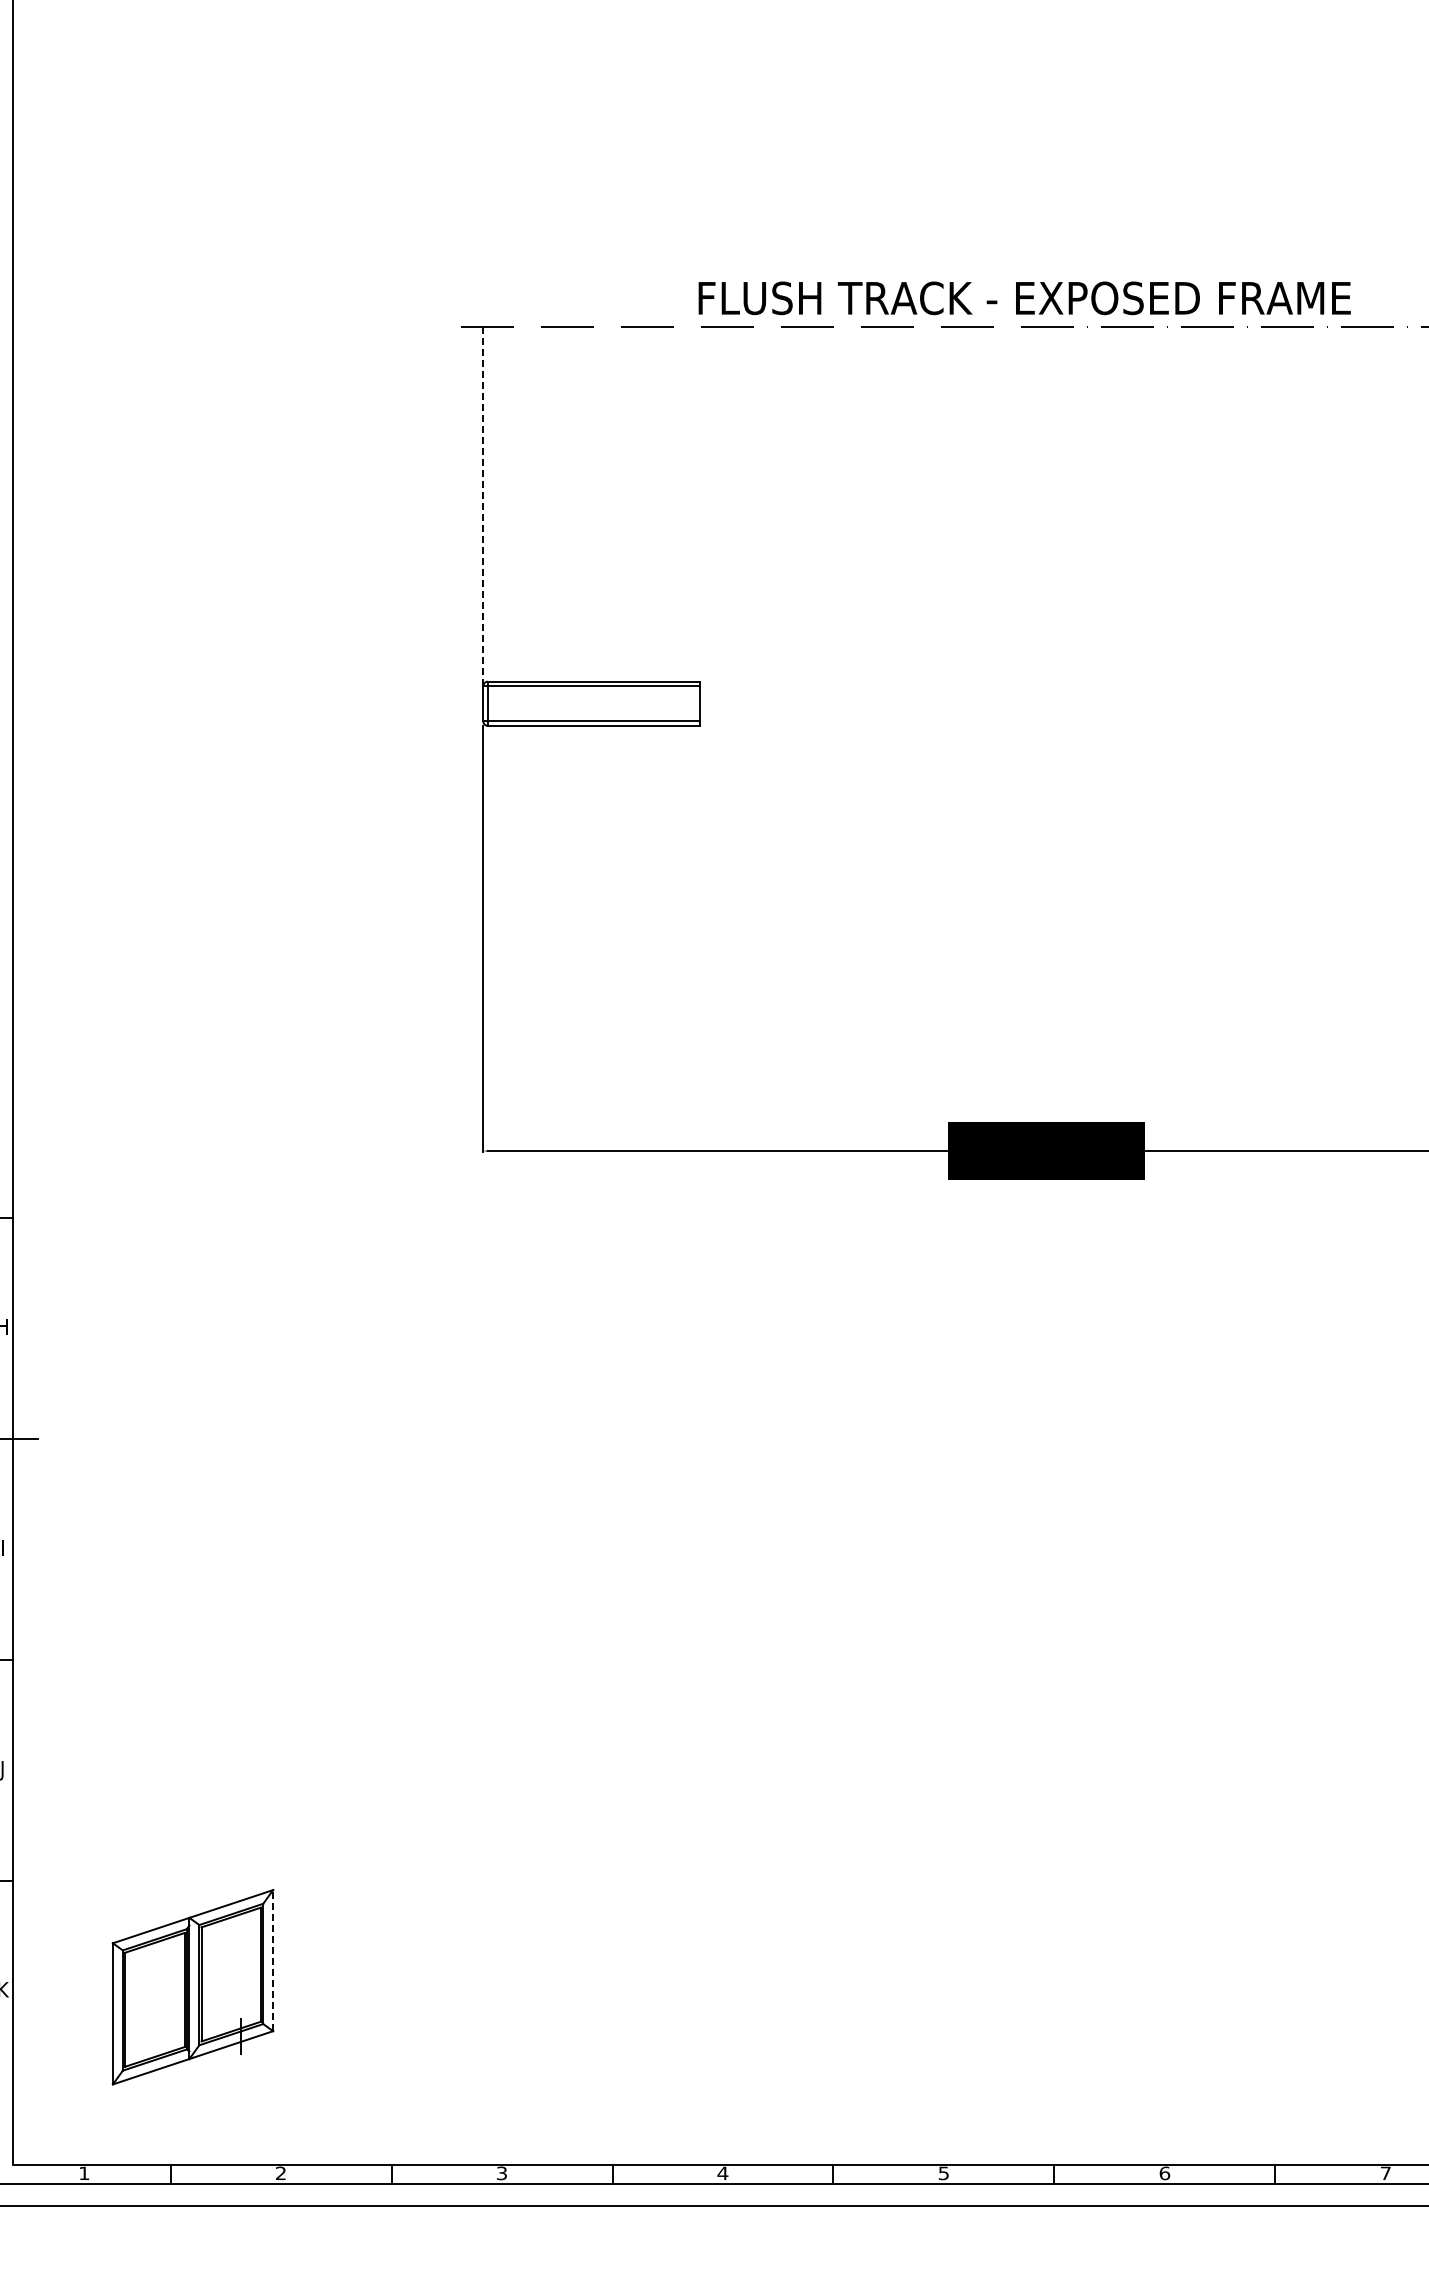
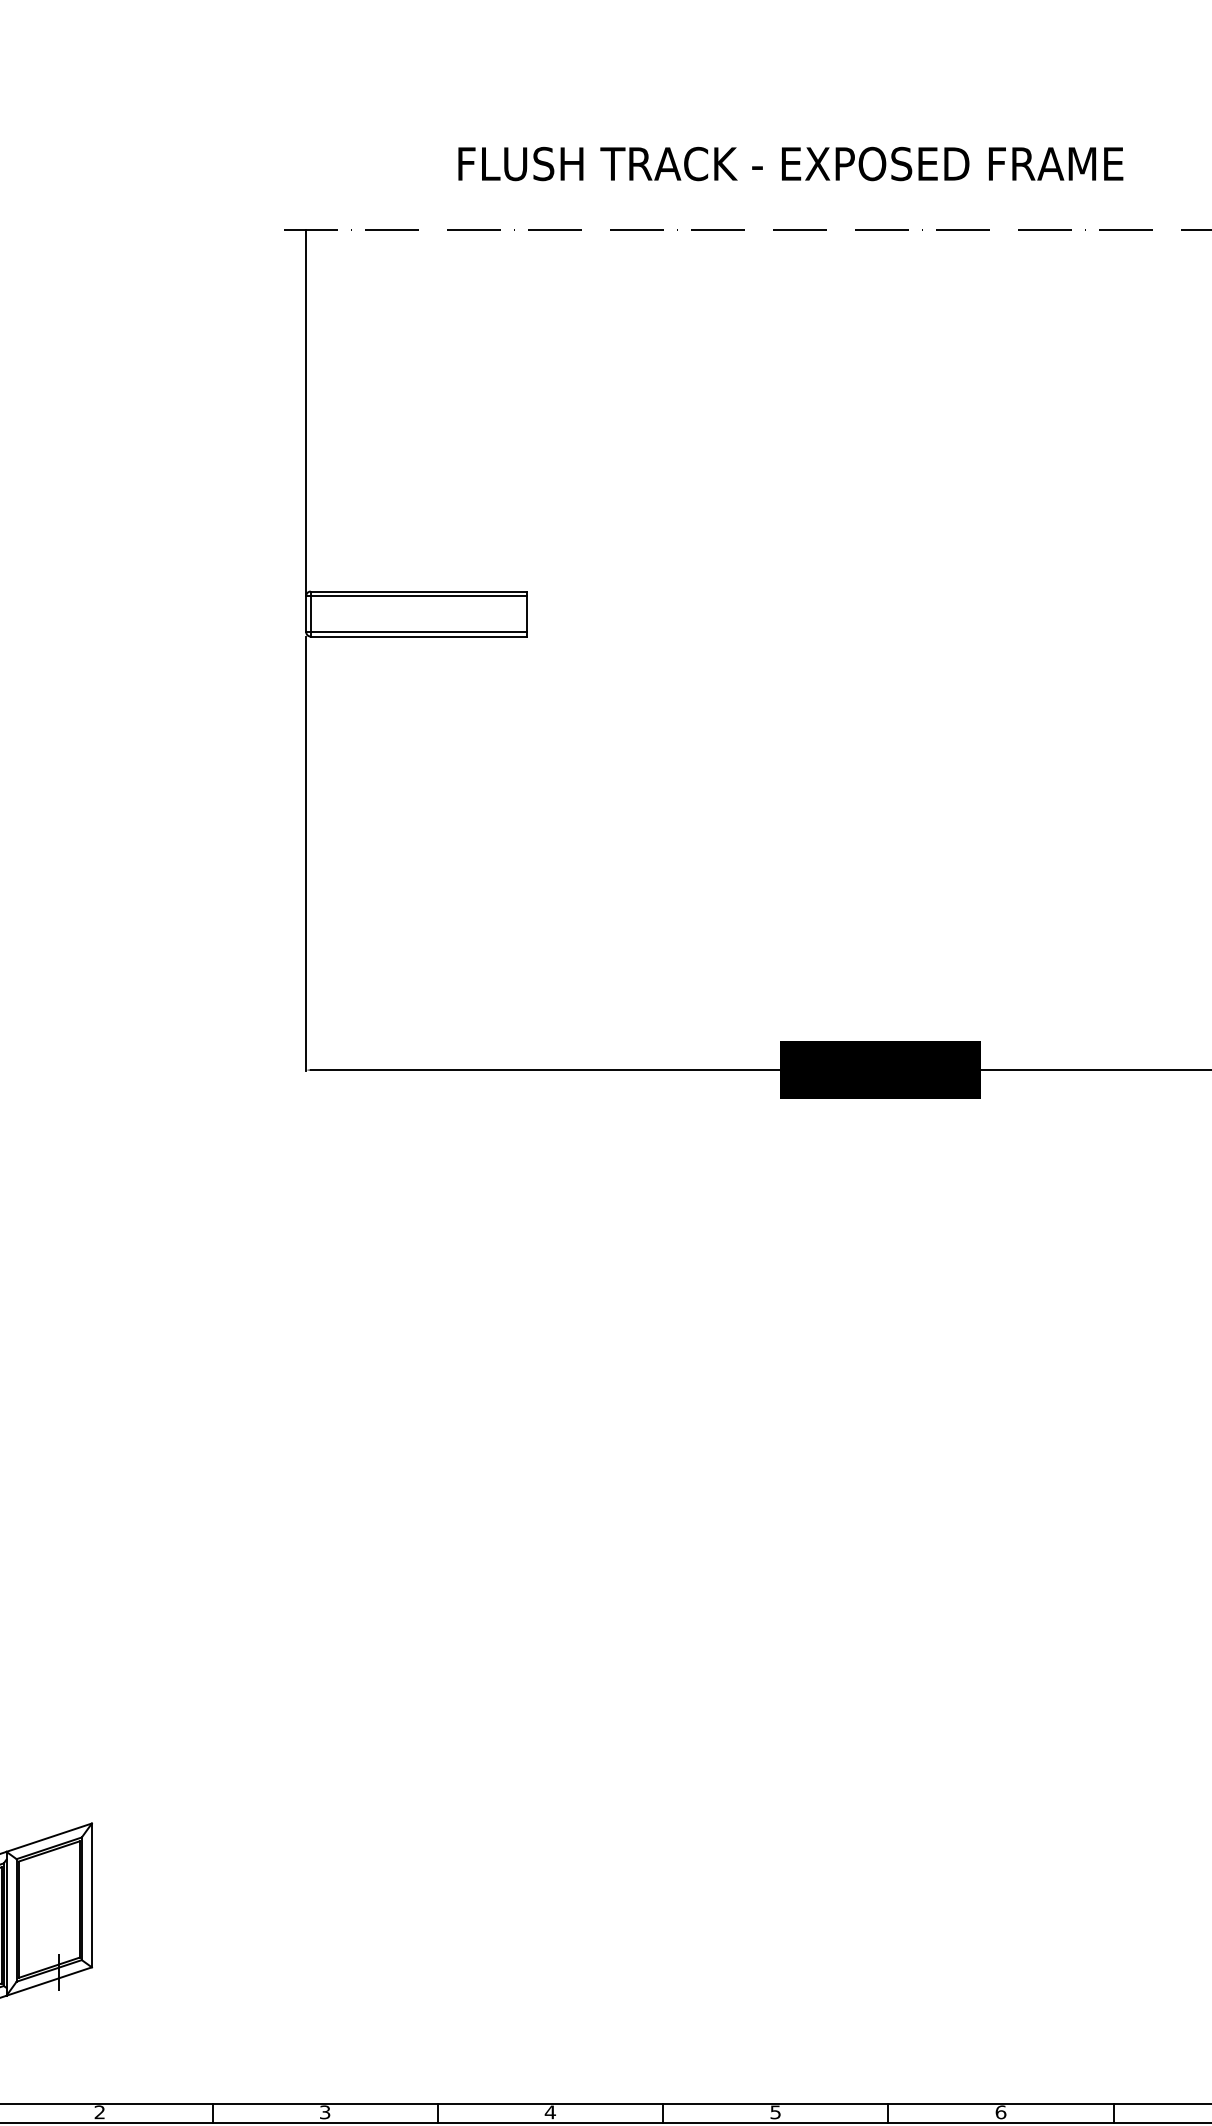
text: (1024, 298) -> (790, 164), moved
line: (483, 507) -> (306, 413), dashed -> solid
line: (273, 1960) -> (92, 1895), dashed -> solid

